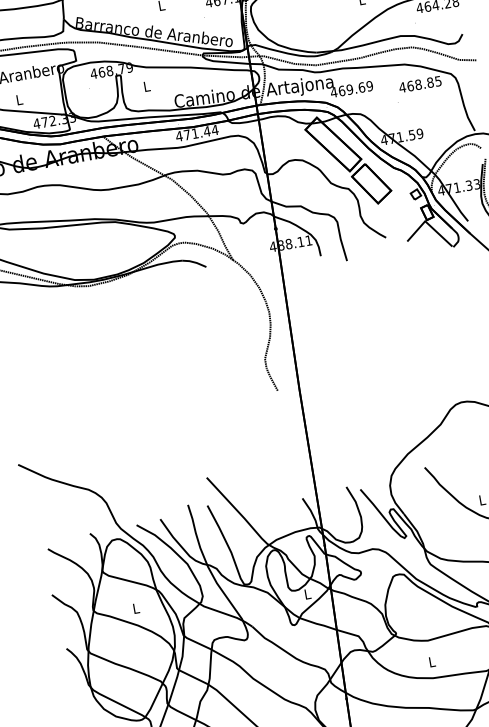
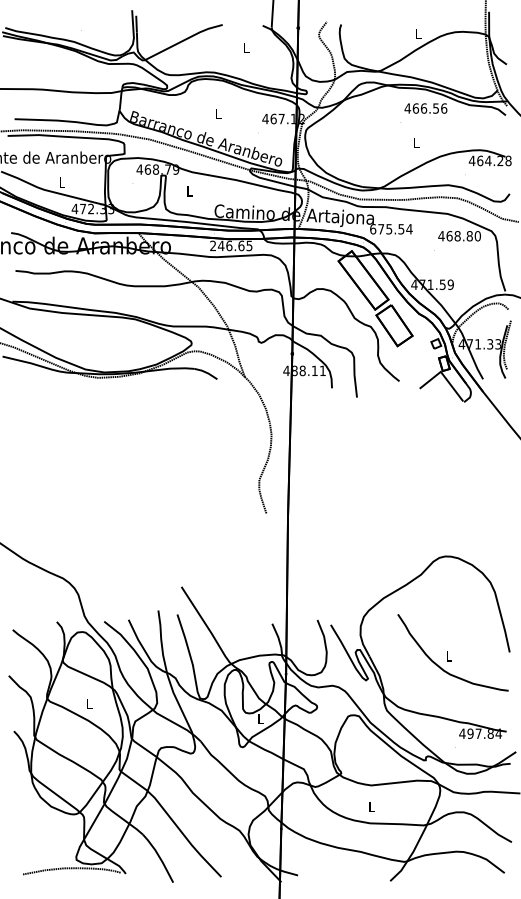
text: (438, 81) -> (477, 236), 468.85 -> 468.80
text: (351, 89) -> (390, 229), 469.69 -> 675.54
text: (196, 132) -> (230, 245), 471.44 -> 246.65

